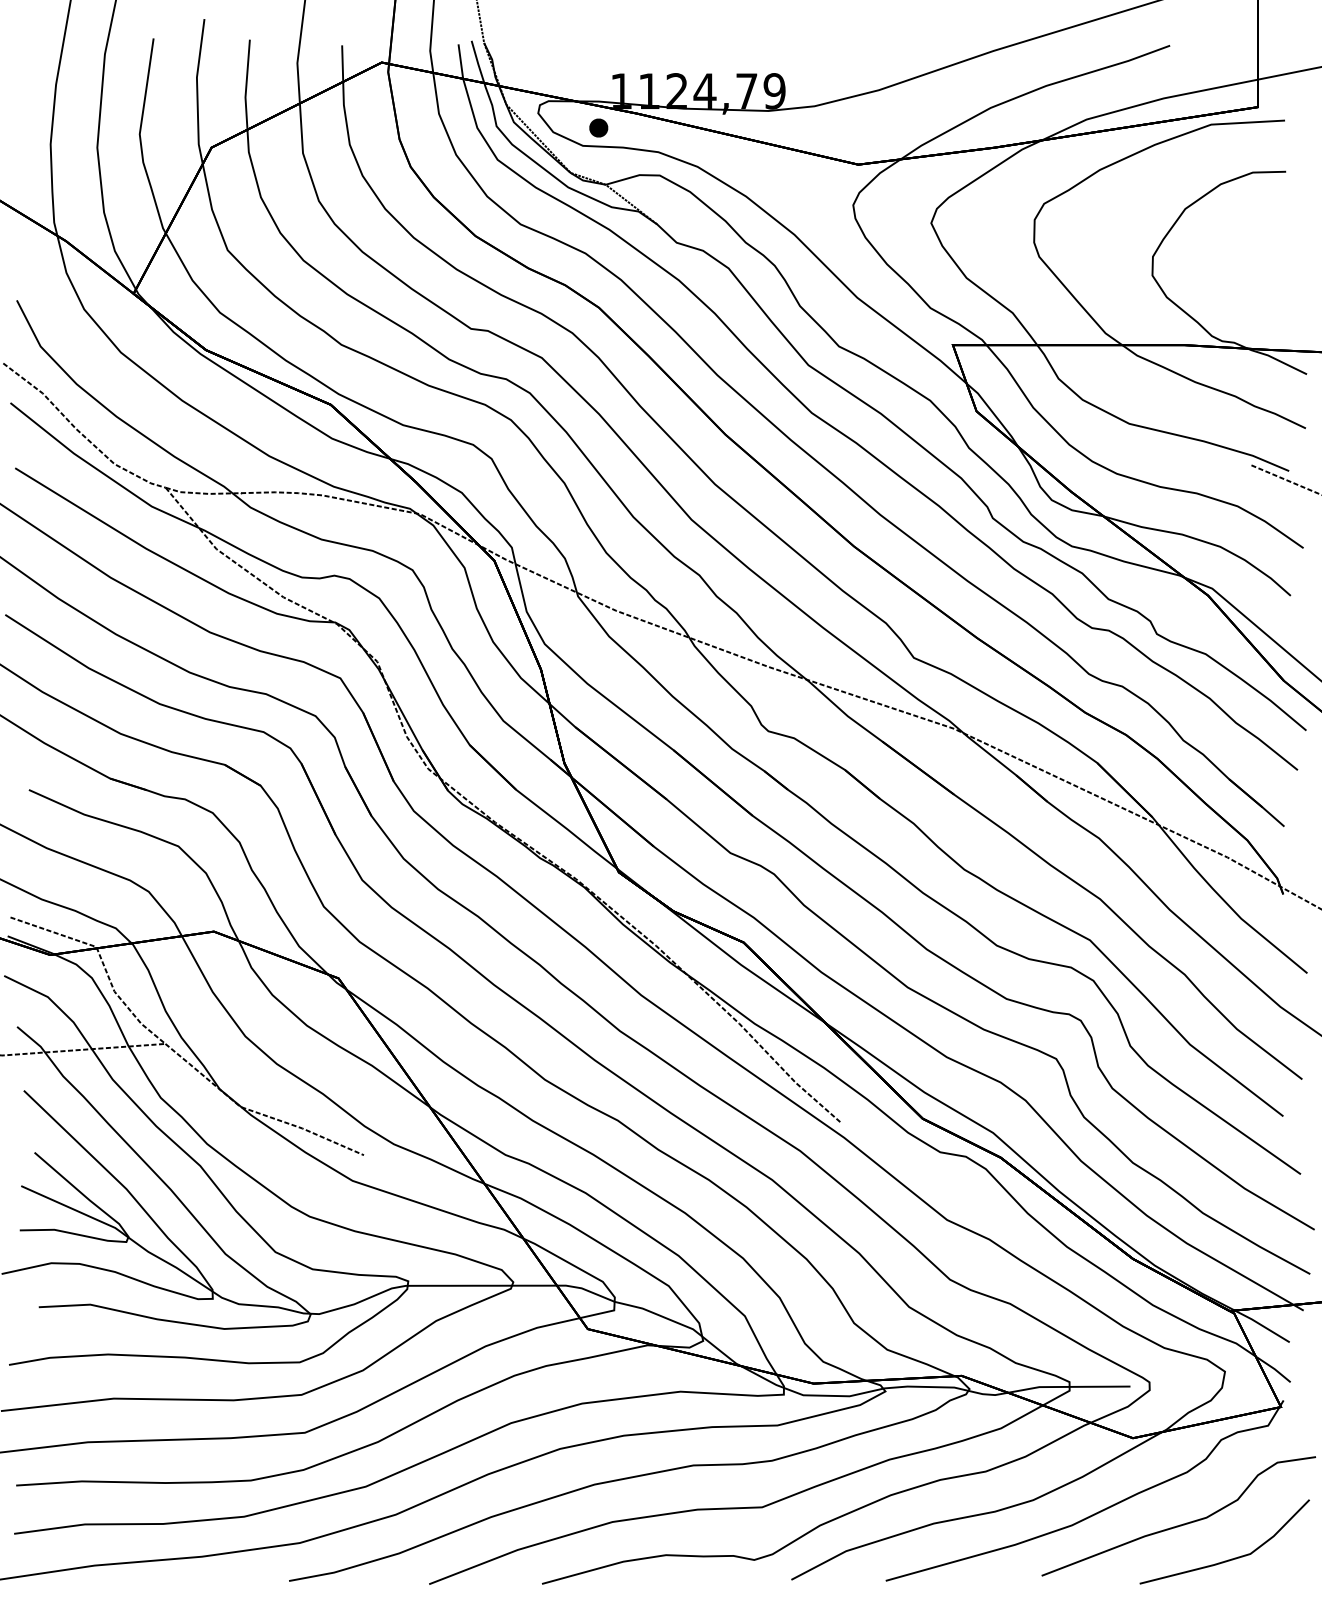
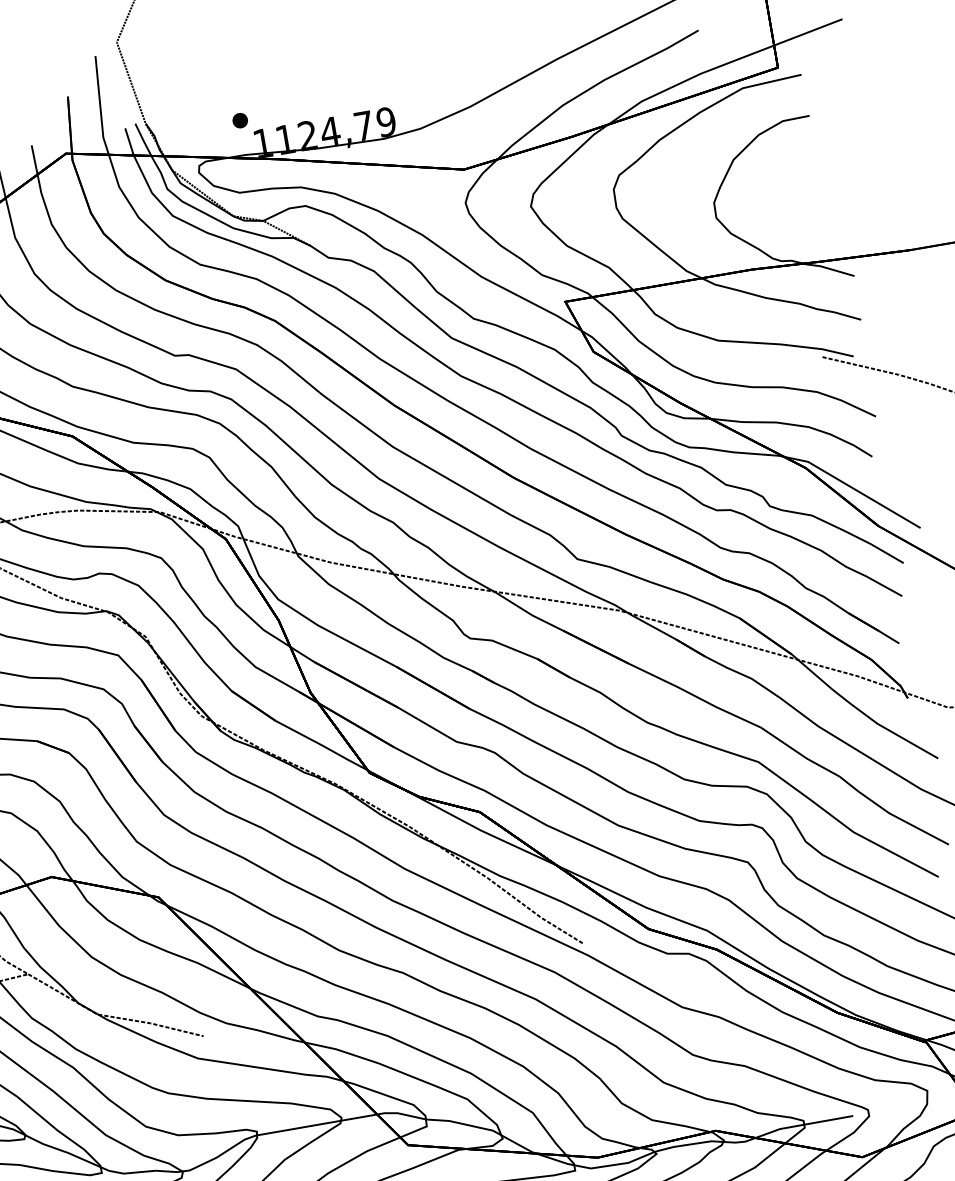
part: (598, 127) -> (239, 120), moved

